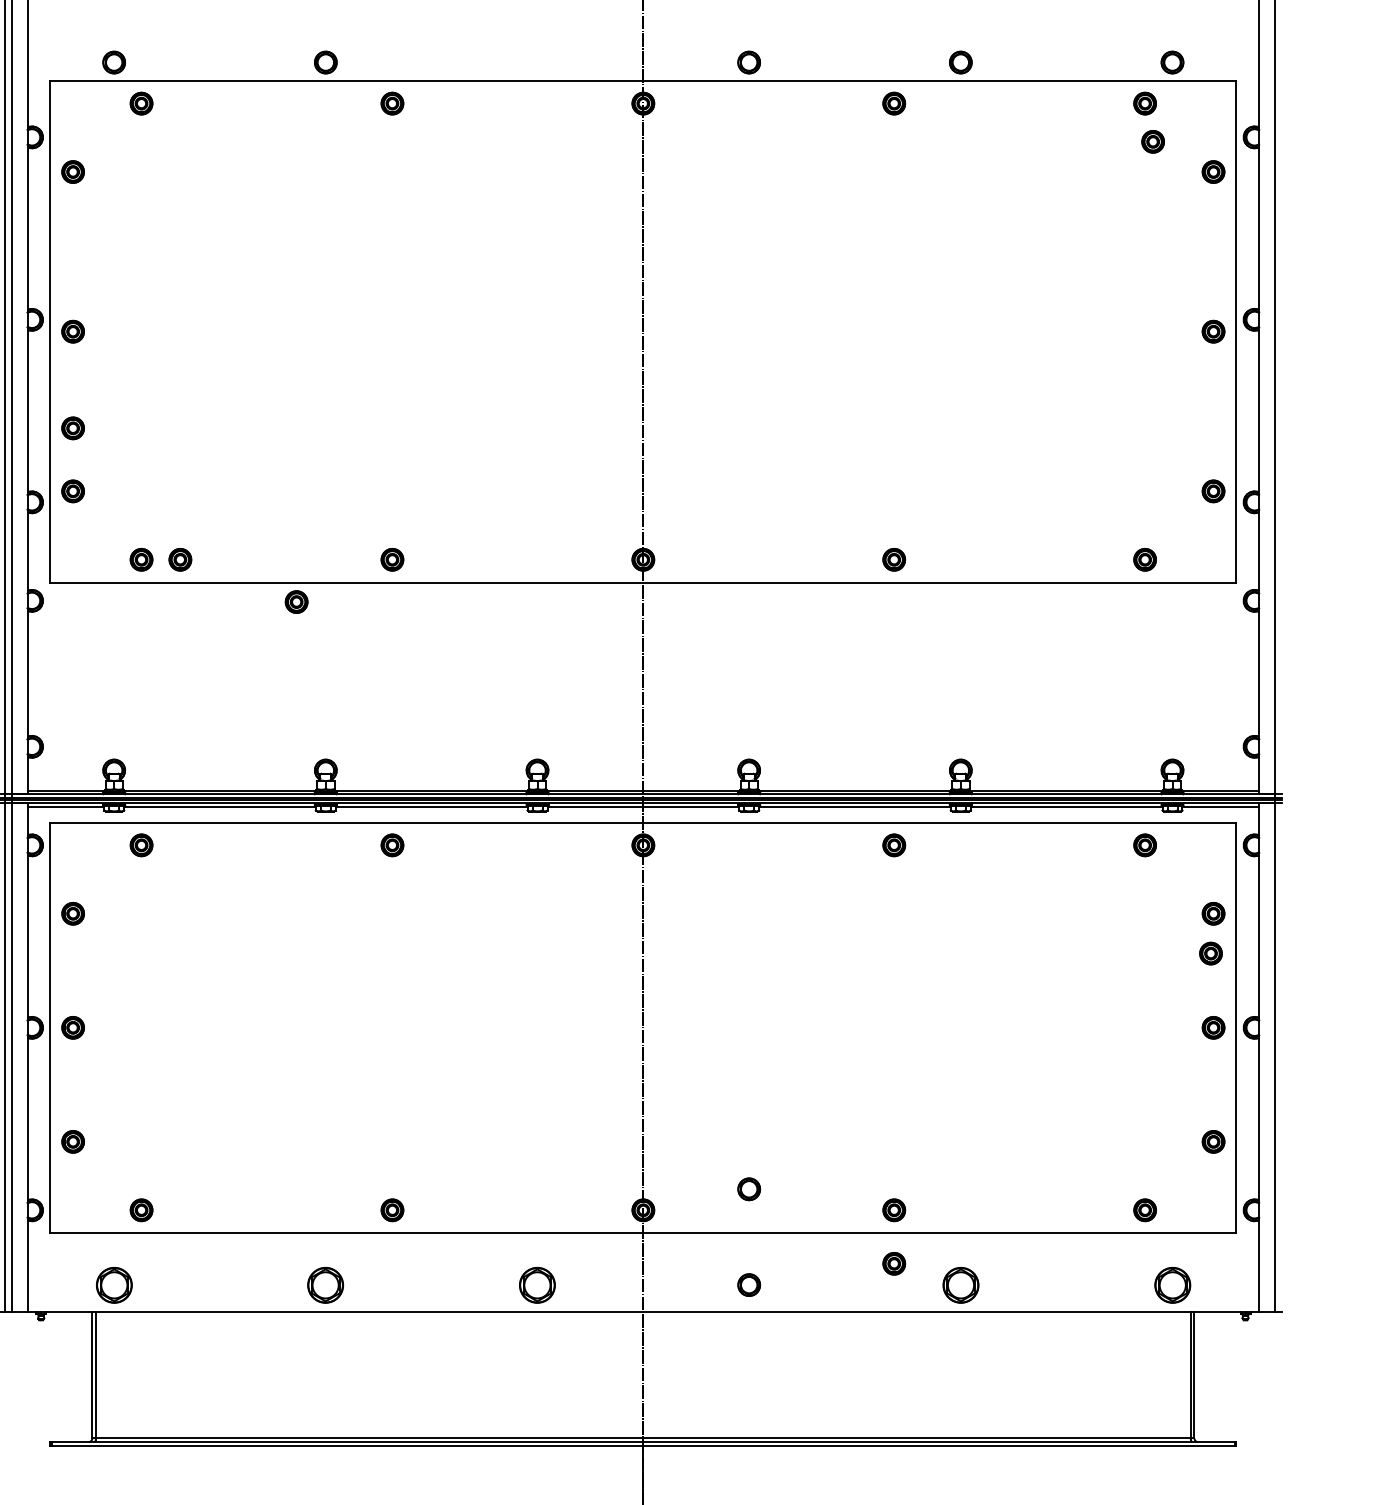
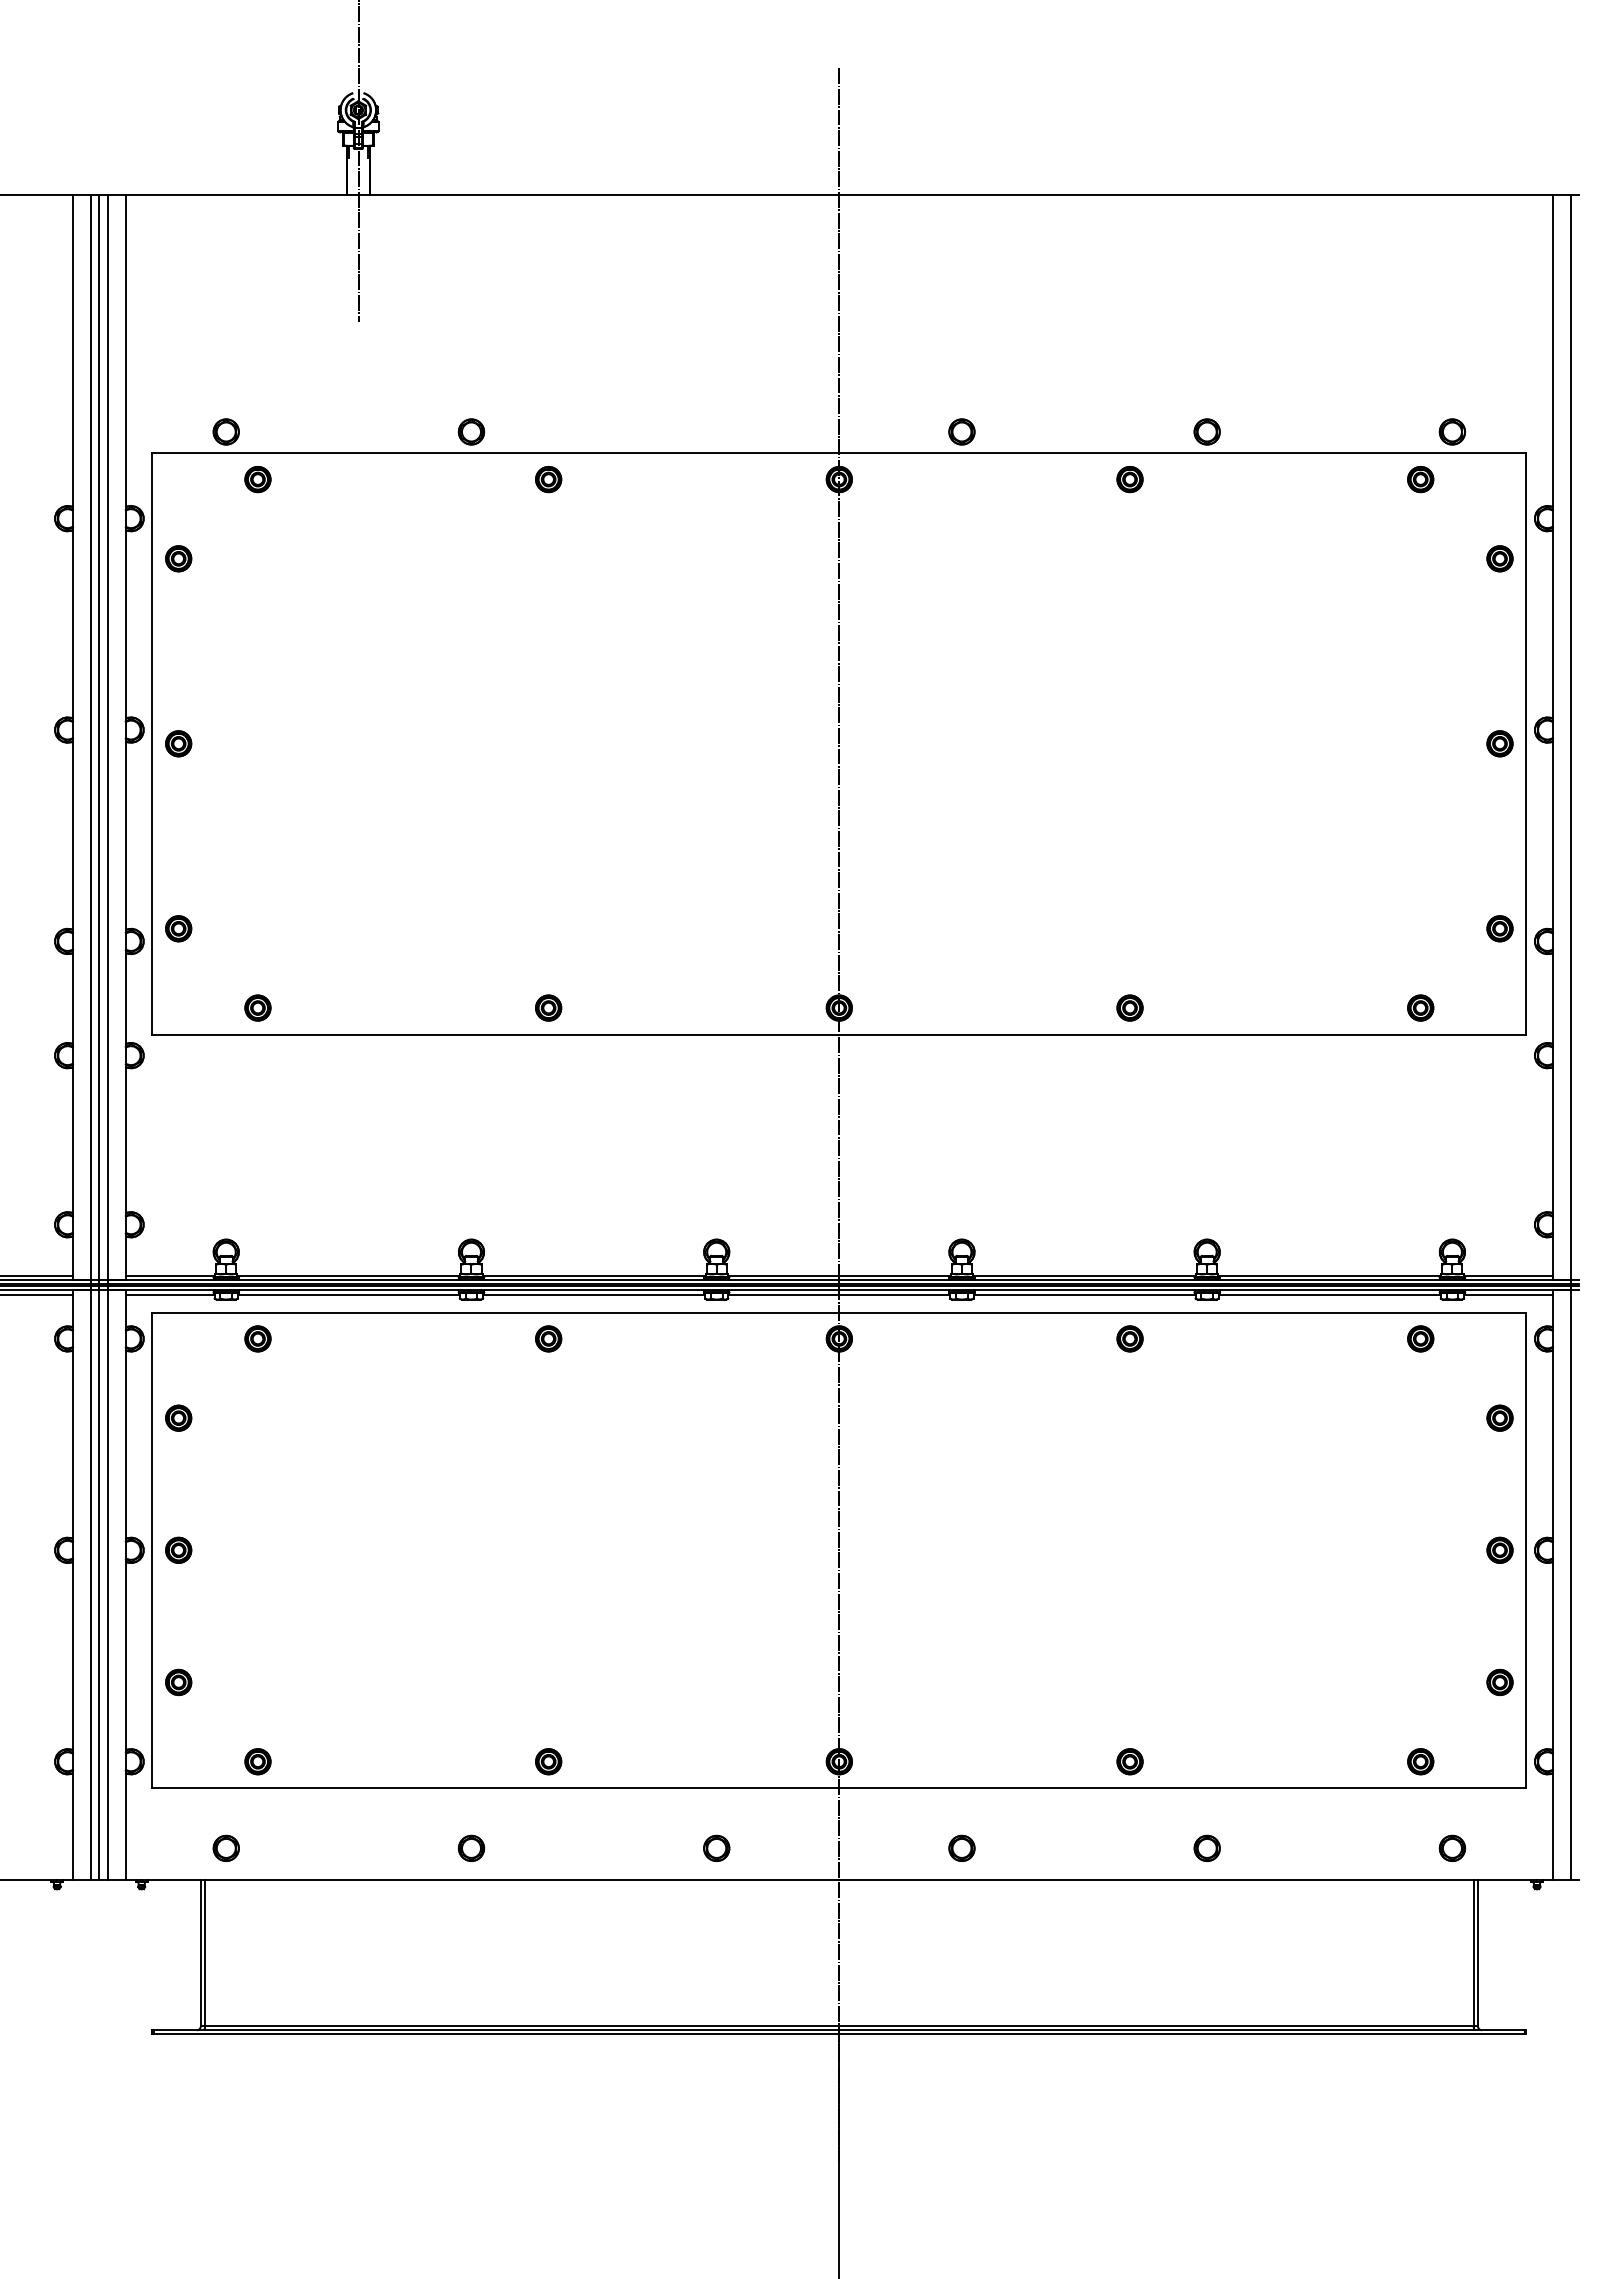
part: (1152, 141) -> (1429, 523), removed
part: (72, 428) -> (178, 855), removed
part: (180, 559) -> (302, 1007), removed
part: (296, 601) -> (437, 1056), removed
part: (1210, 952) -> (1496, 1463), removed
part: (748, 1188) -> (961, 1736), removed
part: (893, 1263) -> (1129, 1823), removed
part: (113, 1284) -> (225, 1847), size x0.62
part: (325, 1284) -> (471, 1847), size x0.62
part: (537, 1284) -> (716, 1847), size x0.62
part: (960, 1284) -> (1206, 1847), size x0.62
part: (1171, 1284) -> (1451, 1847), size x0.62

